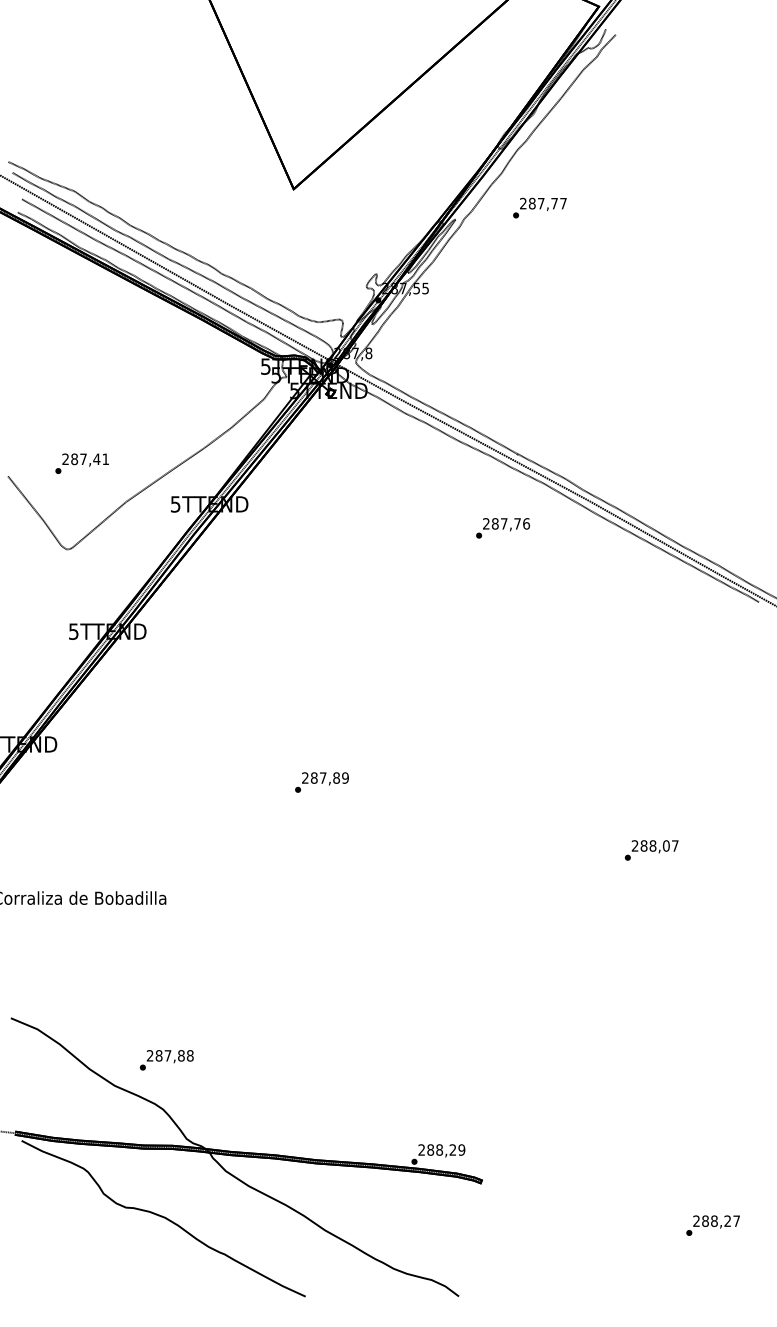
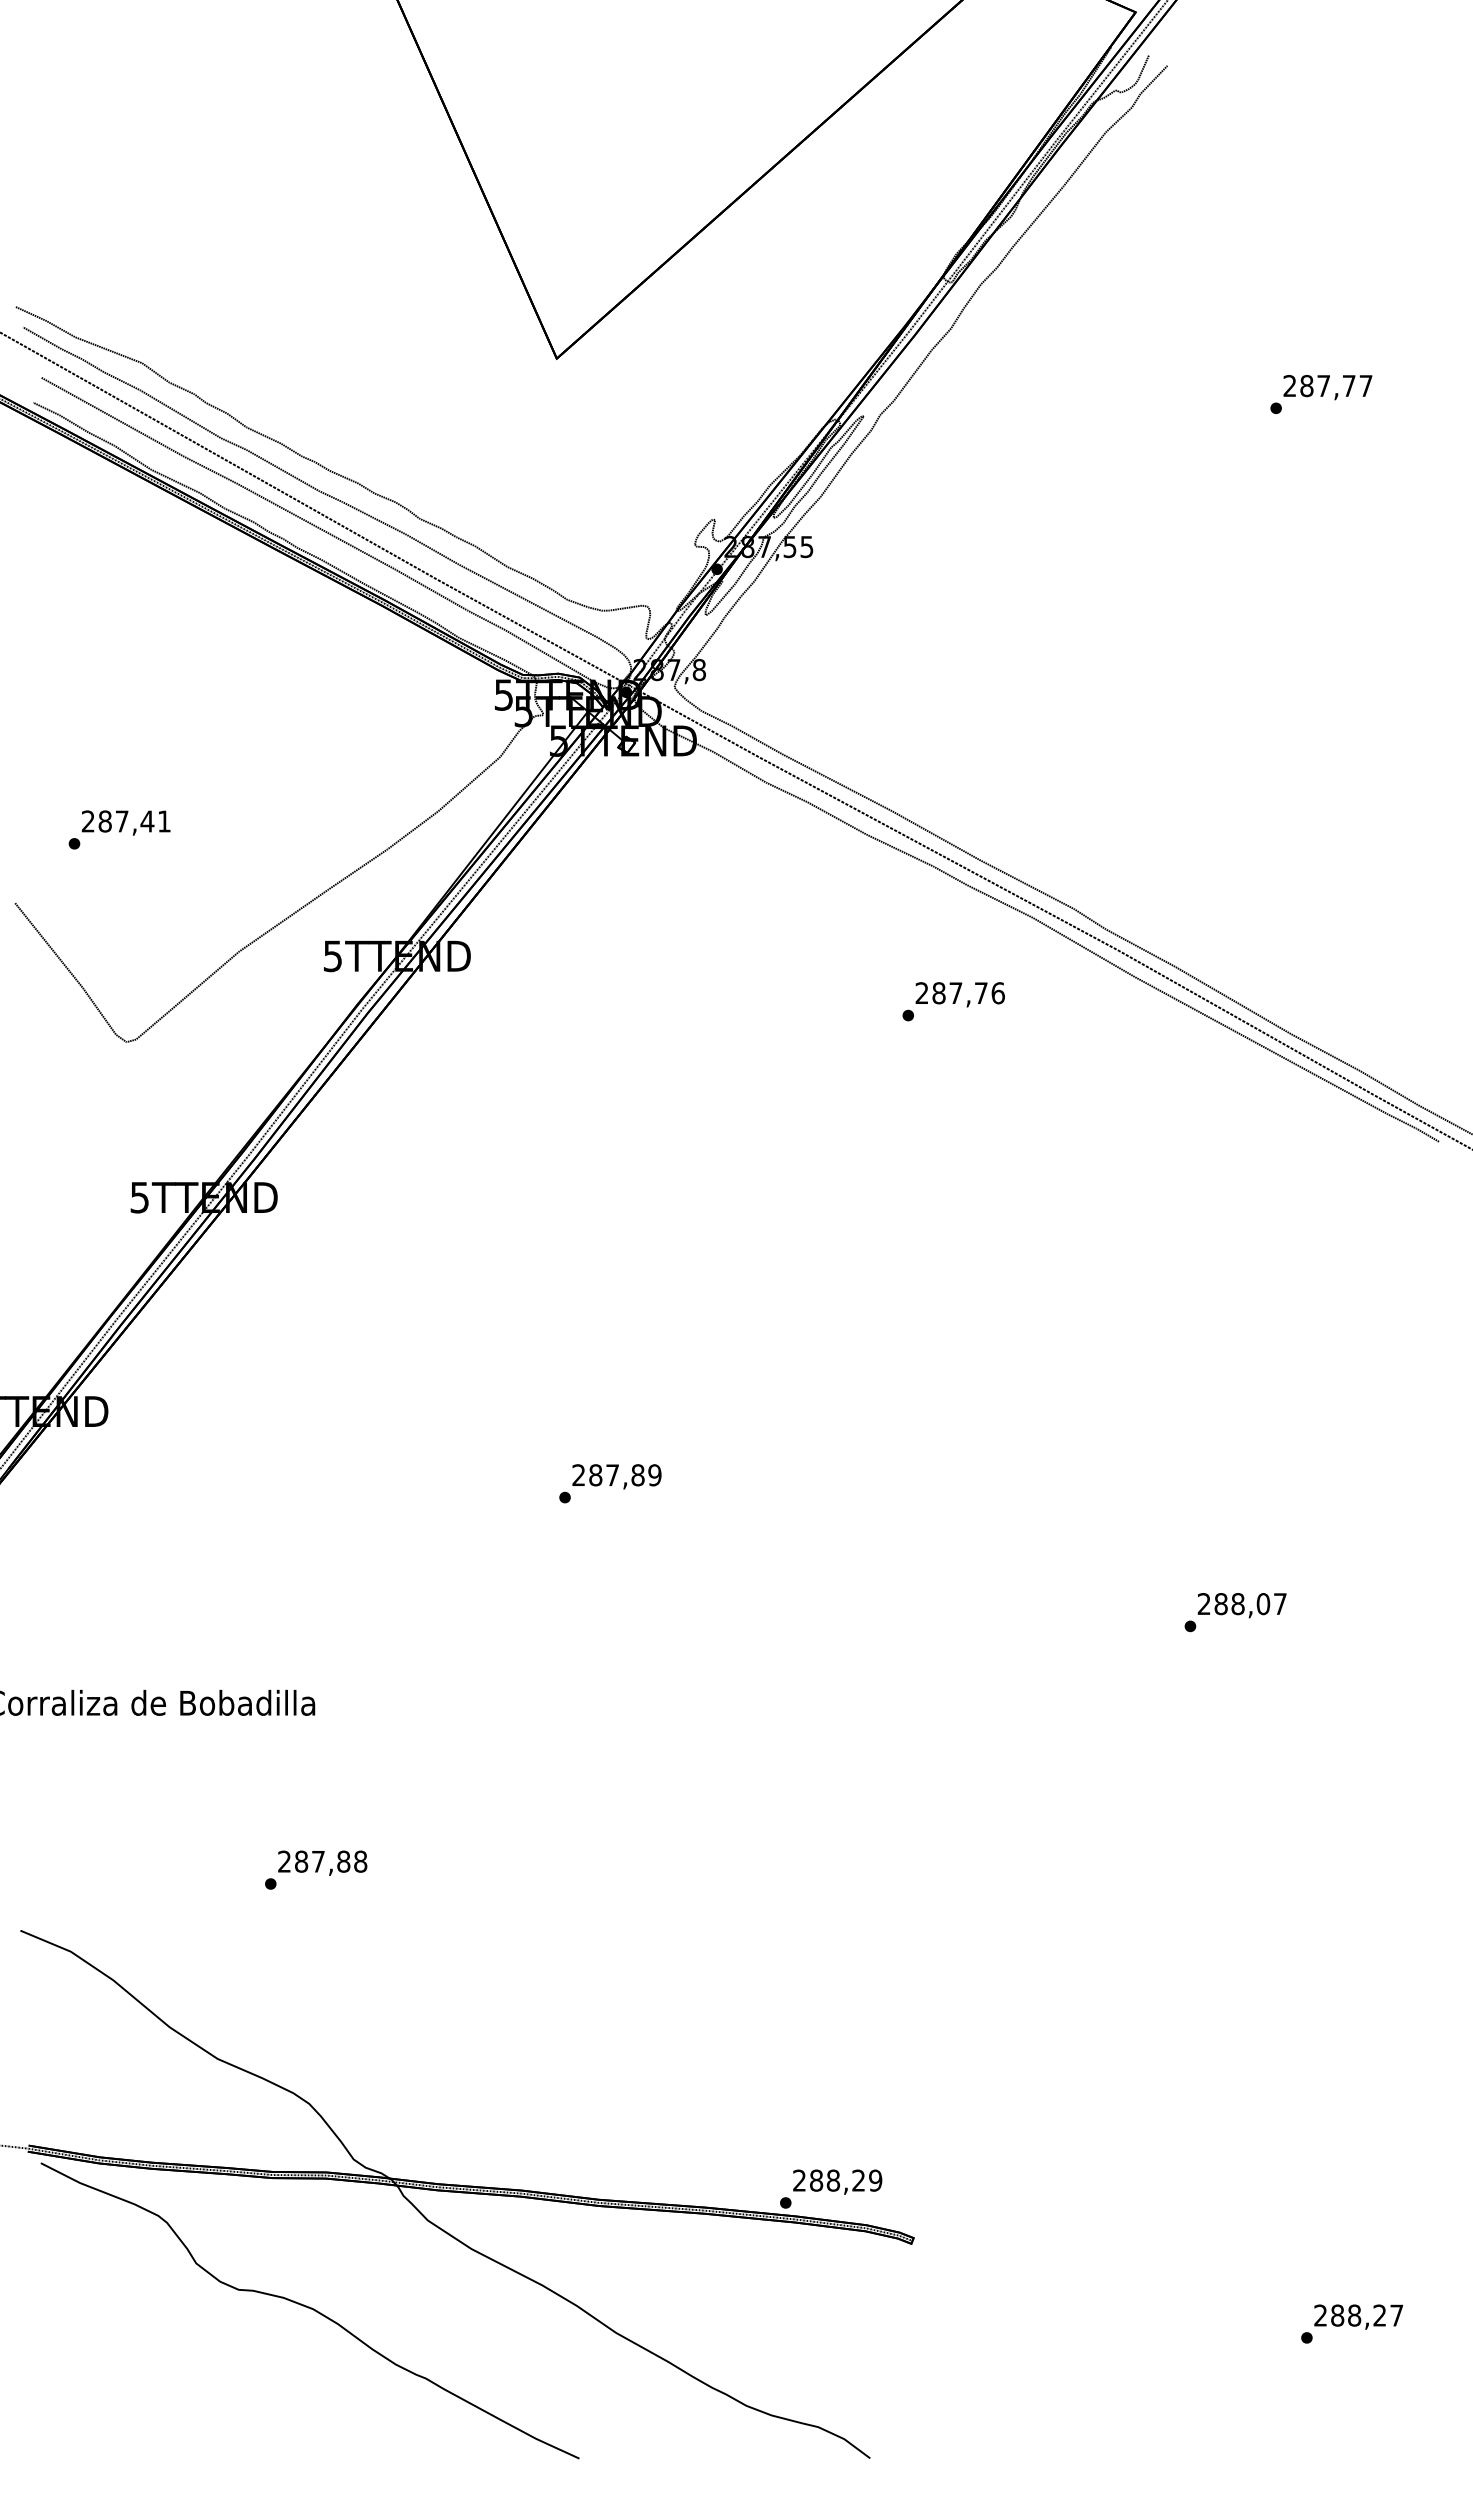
text: (539, 207) -> (1320, 393), moved
text: (81, 463) -> (118, 829), moved
text: (166, 1060) -> (315, 1870), moved

